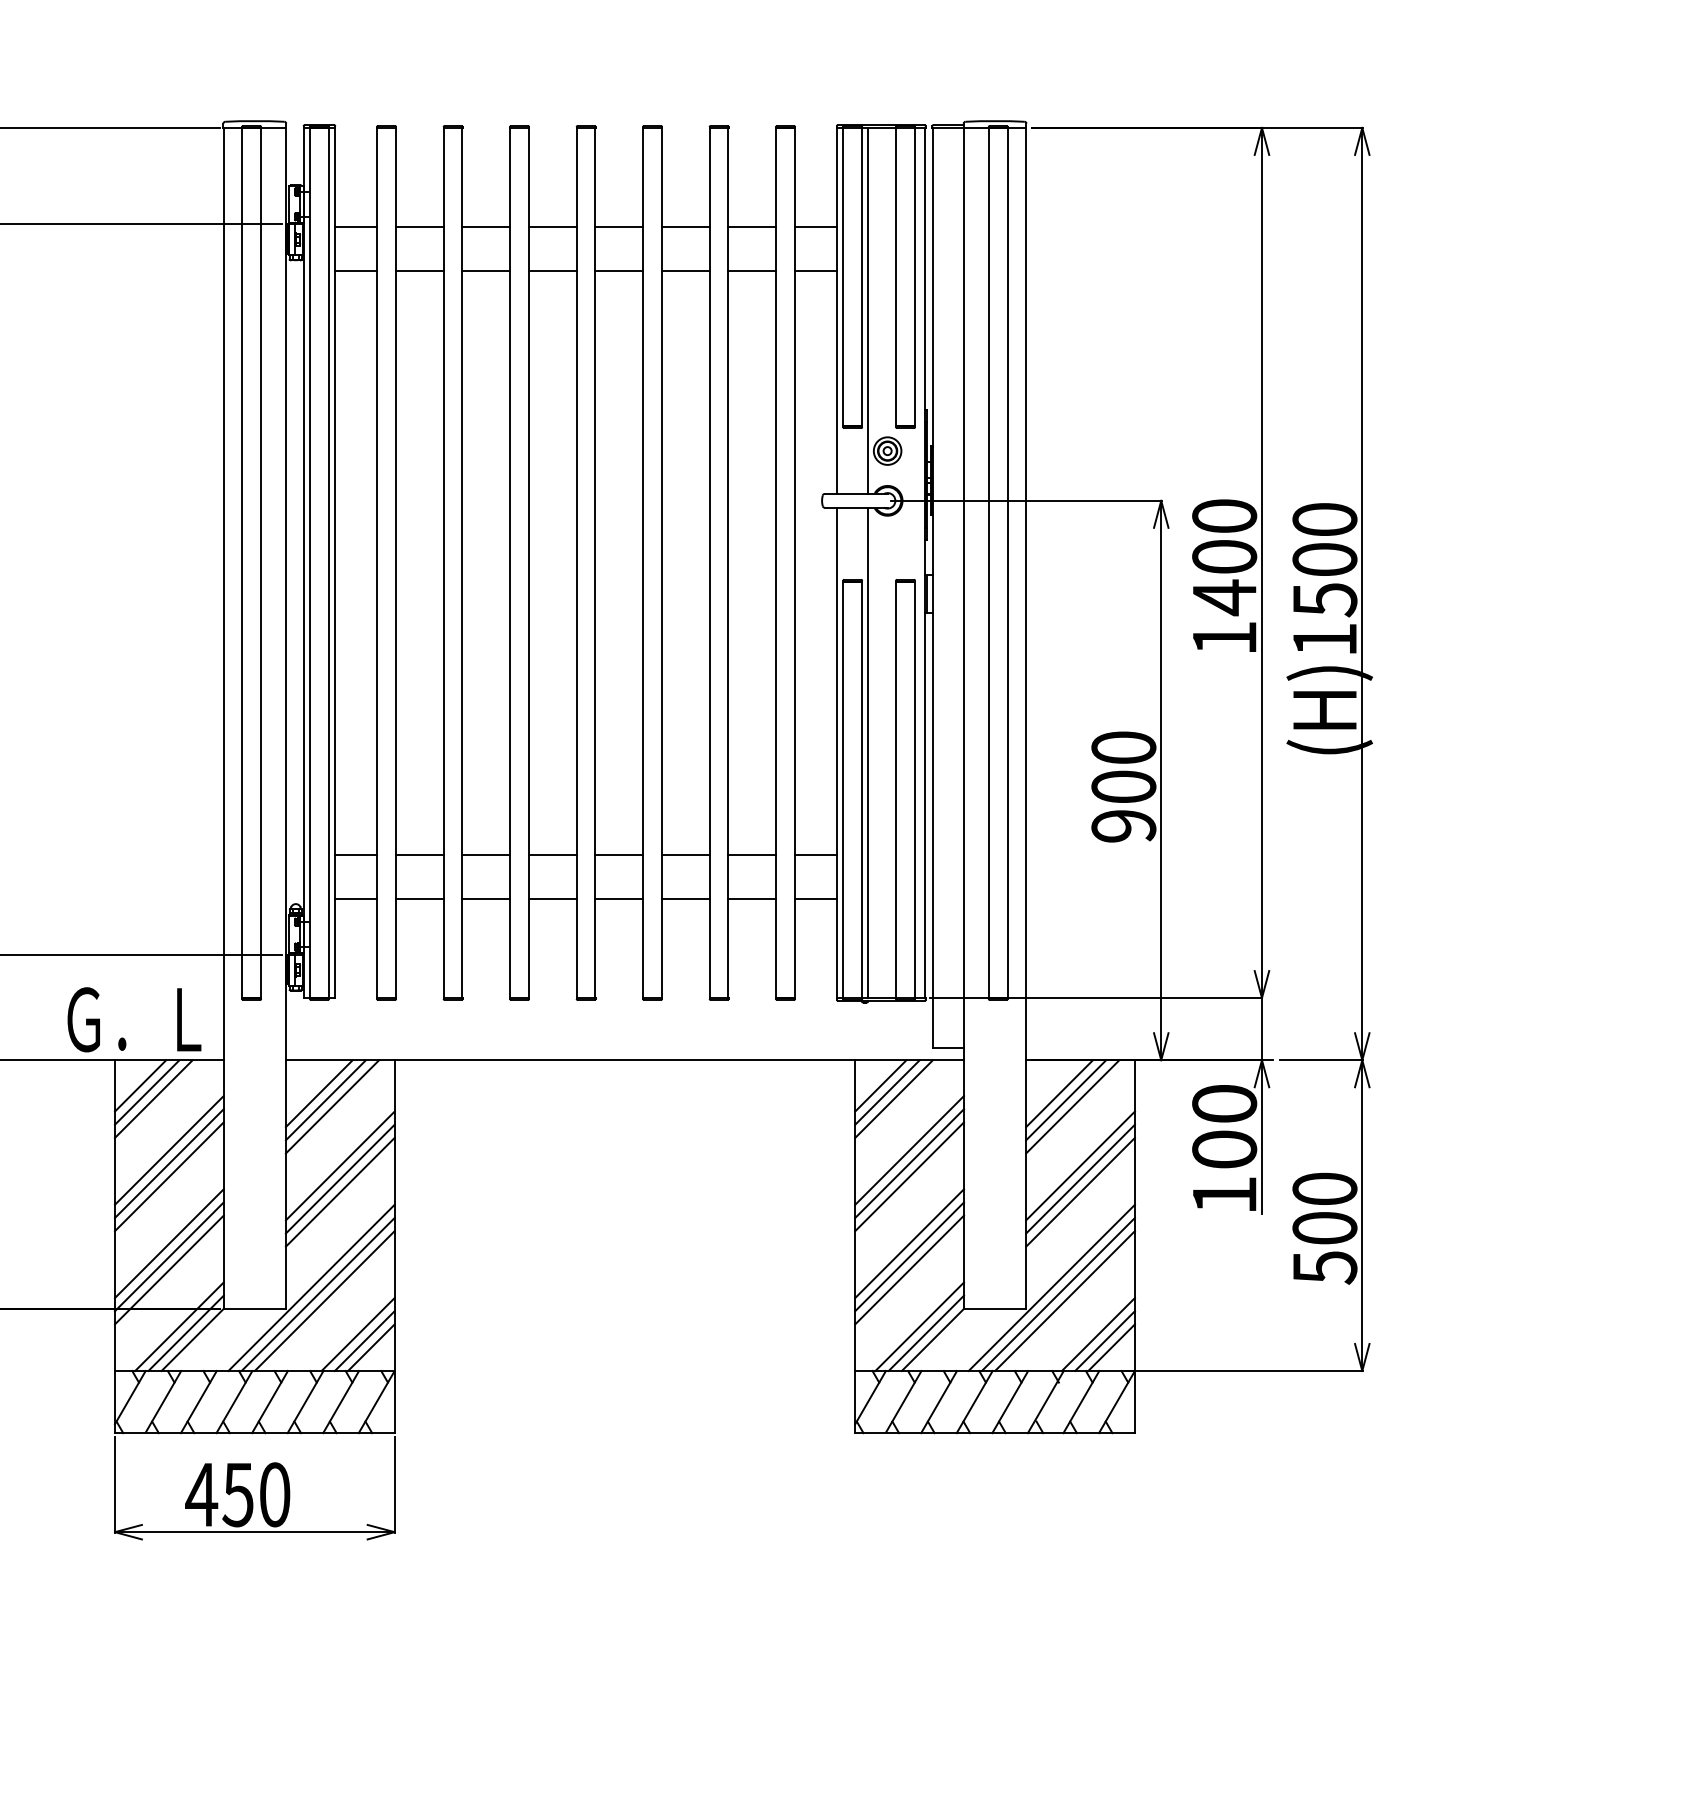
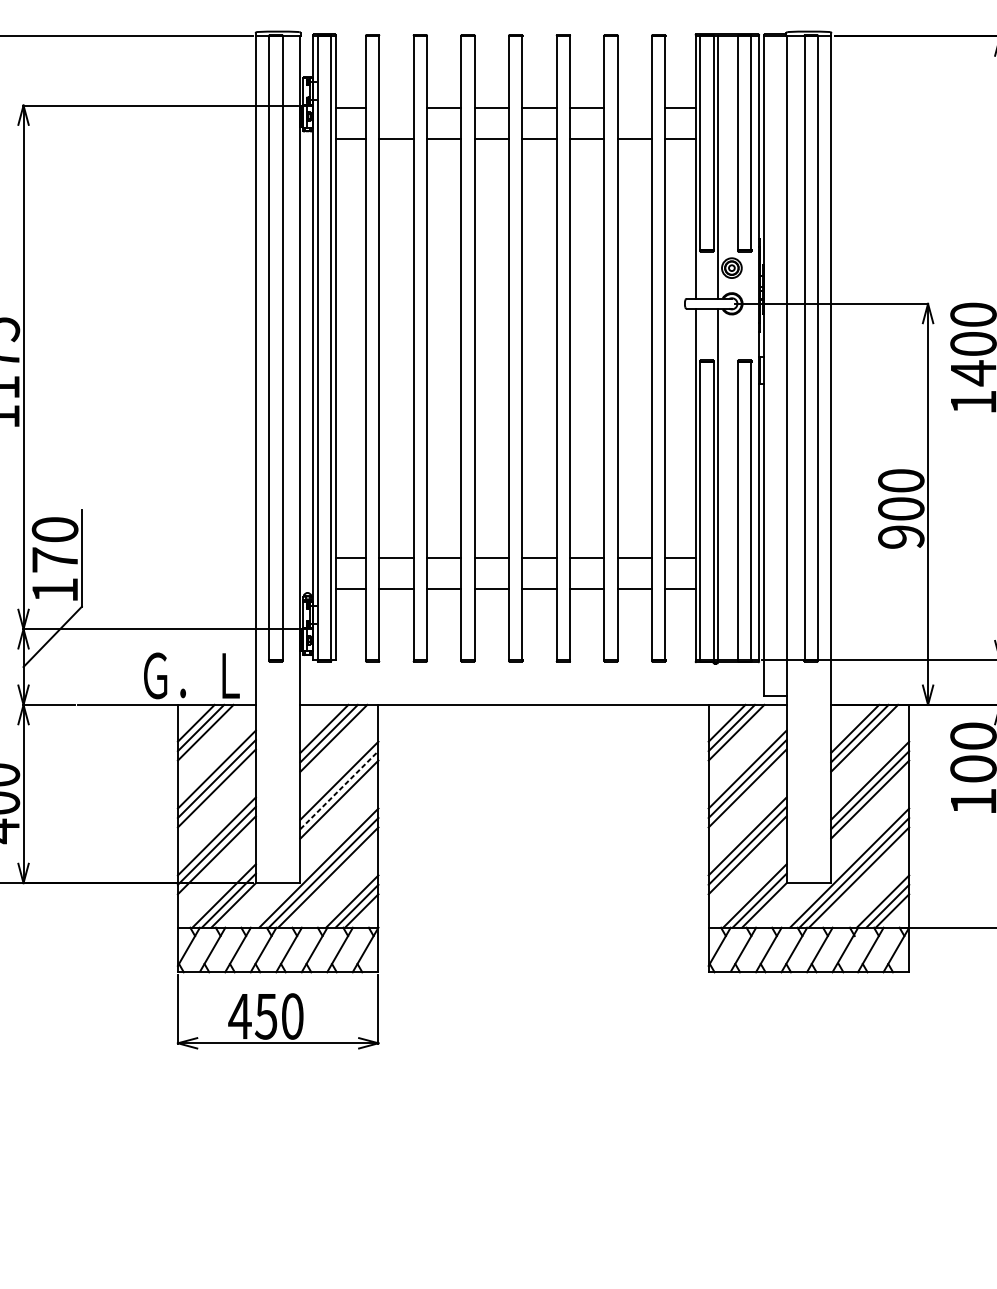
line: (419, 227) -> (396, 107), removed
line: (752, 227) -> (635, 107), removed
line: (340, 1179) -> (339, 790), solid -> dashed

